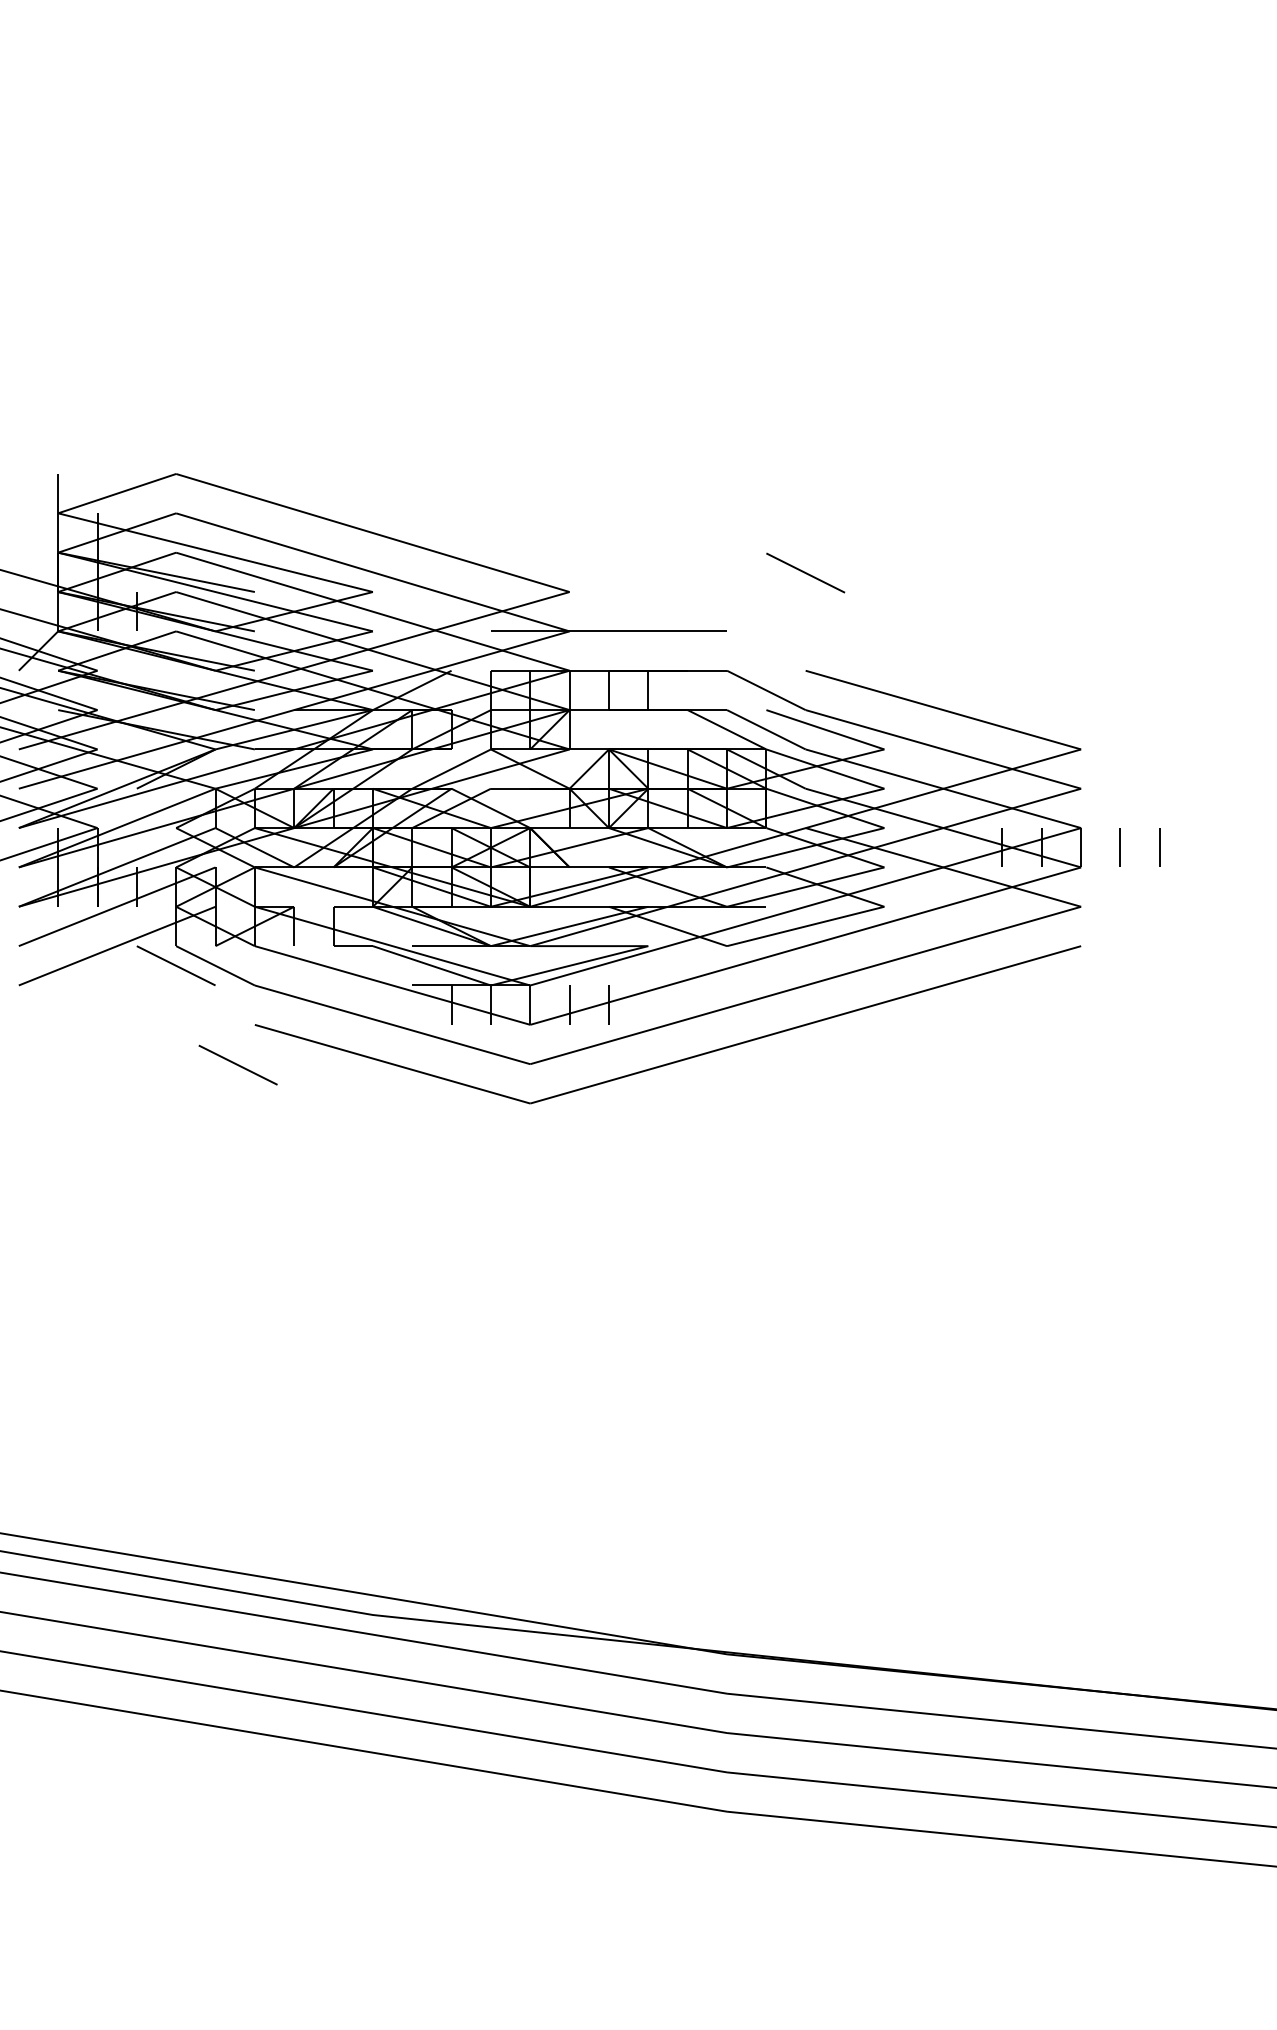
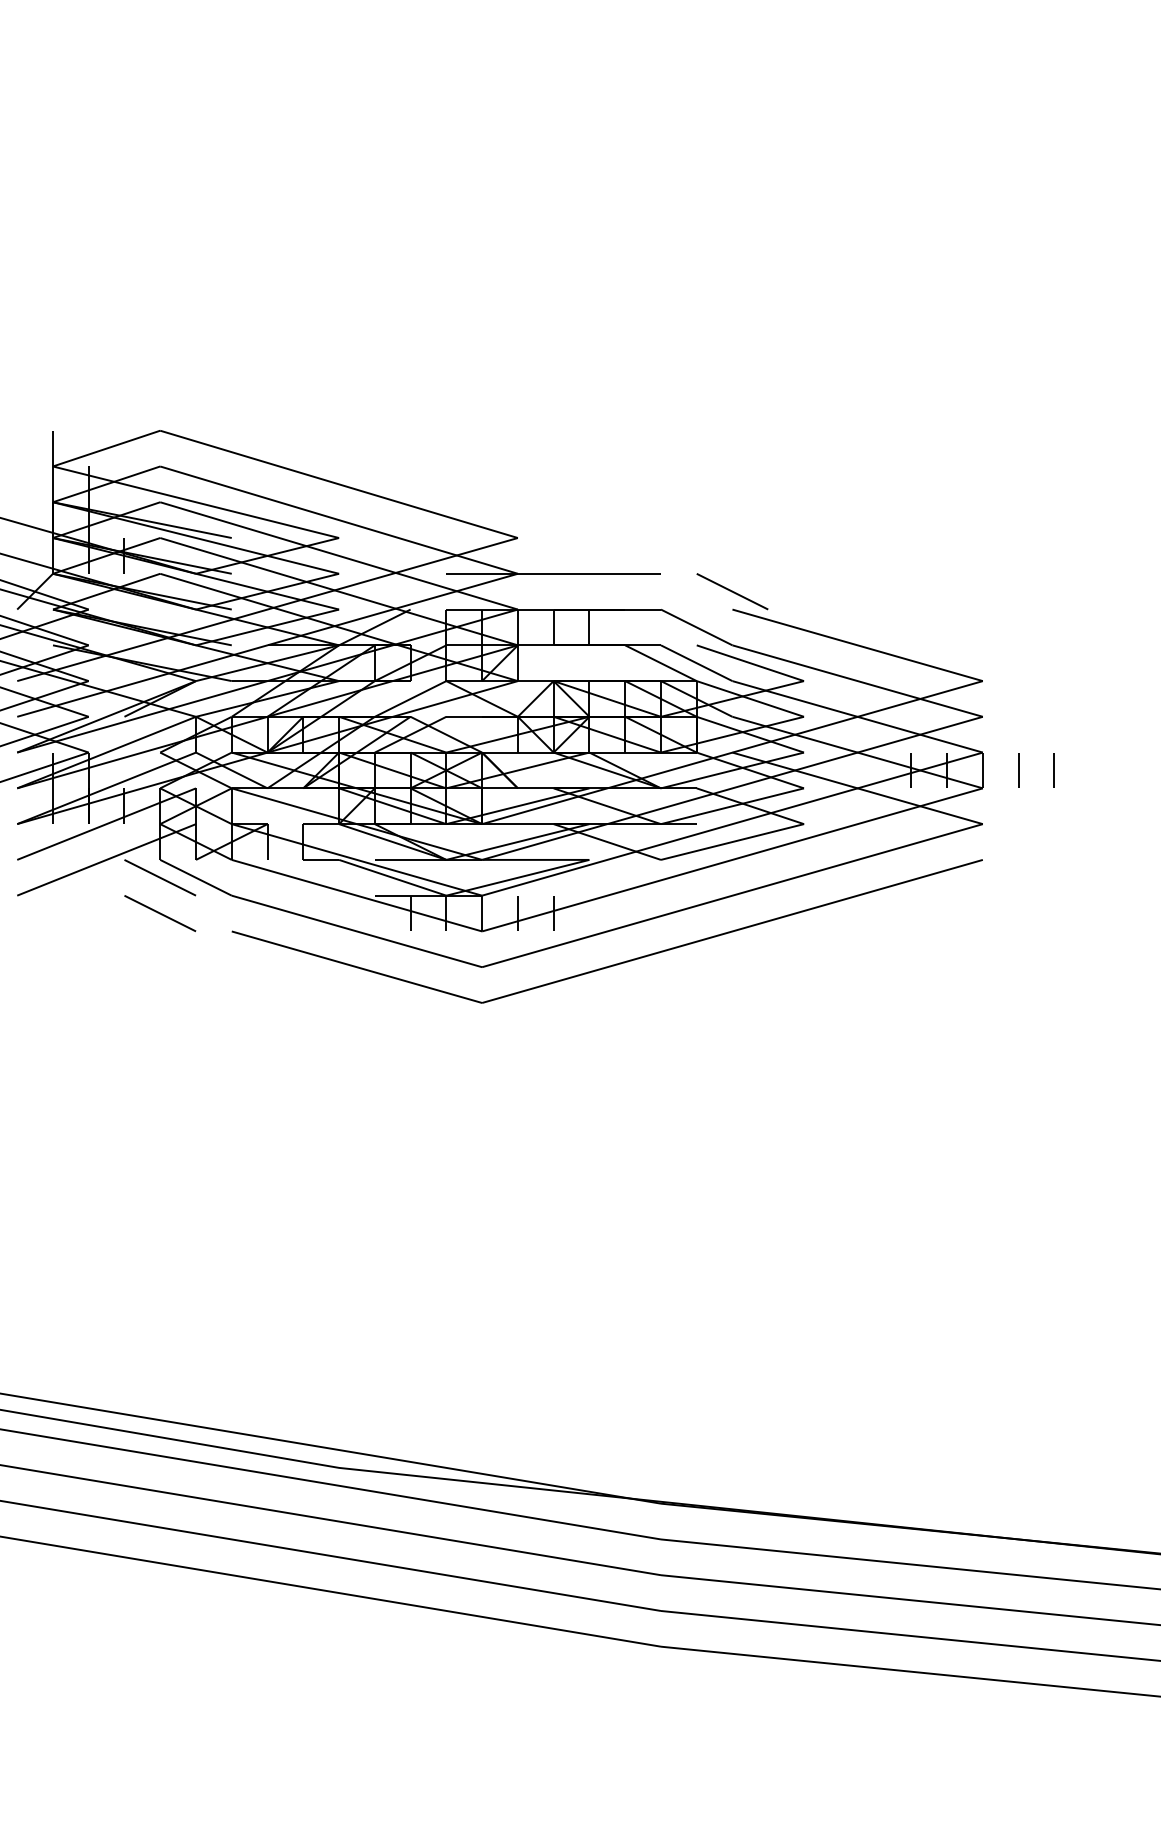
line: (805, 572) -> (732, 591), moved
line: (237, 1064) -> (159, 912), moved

